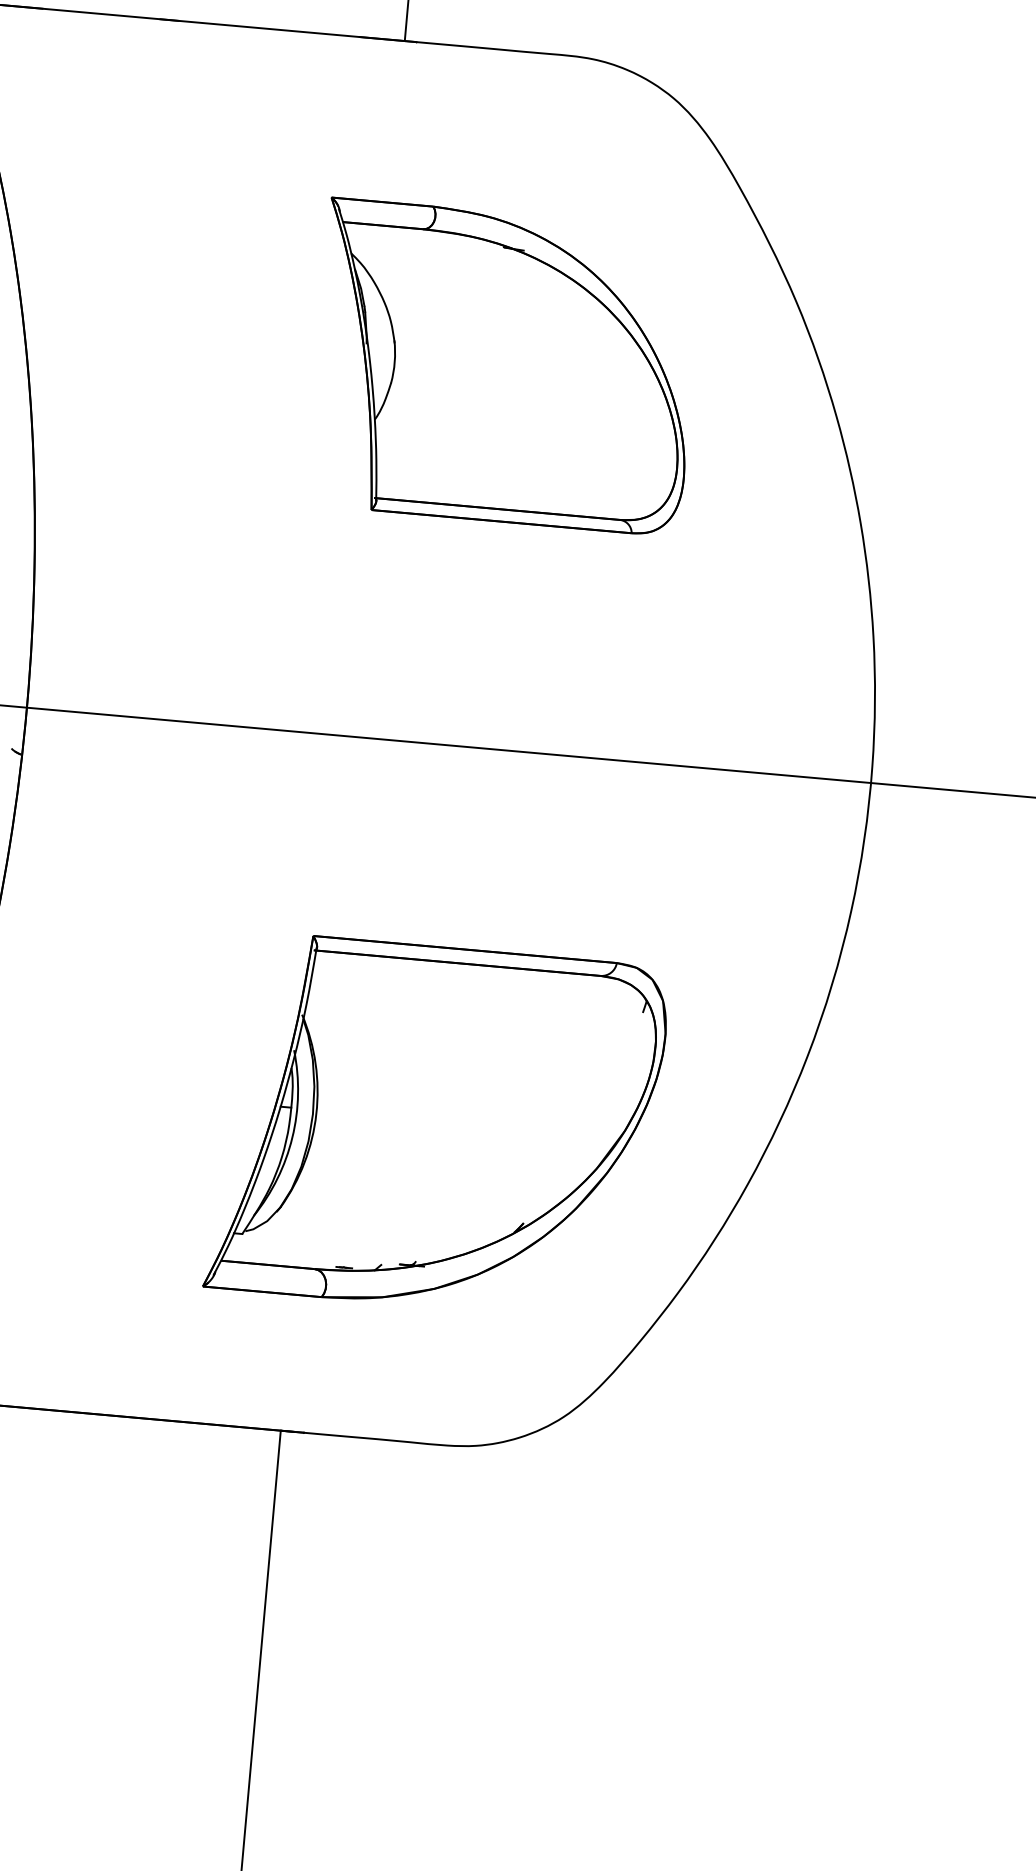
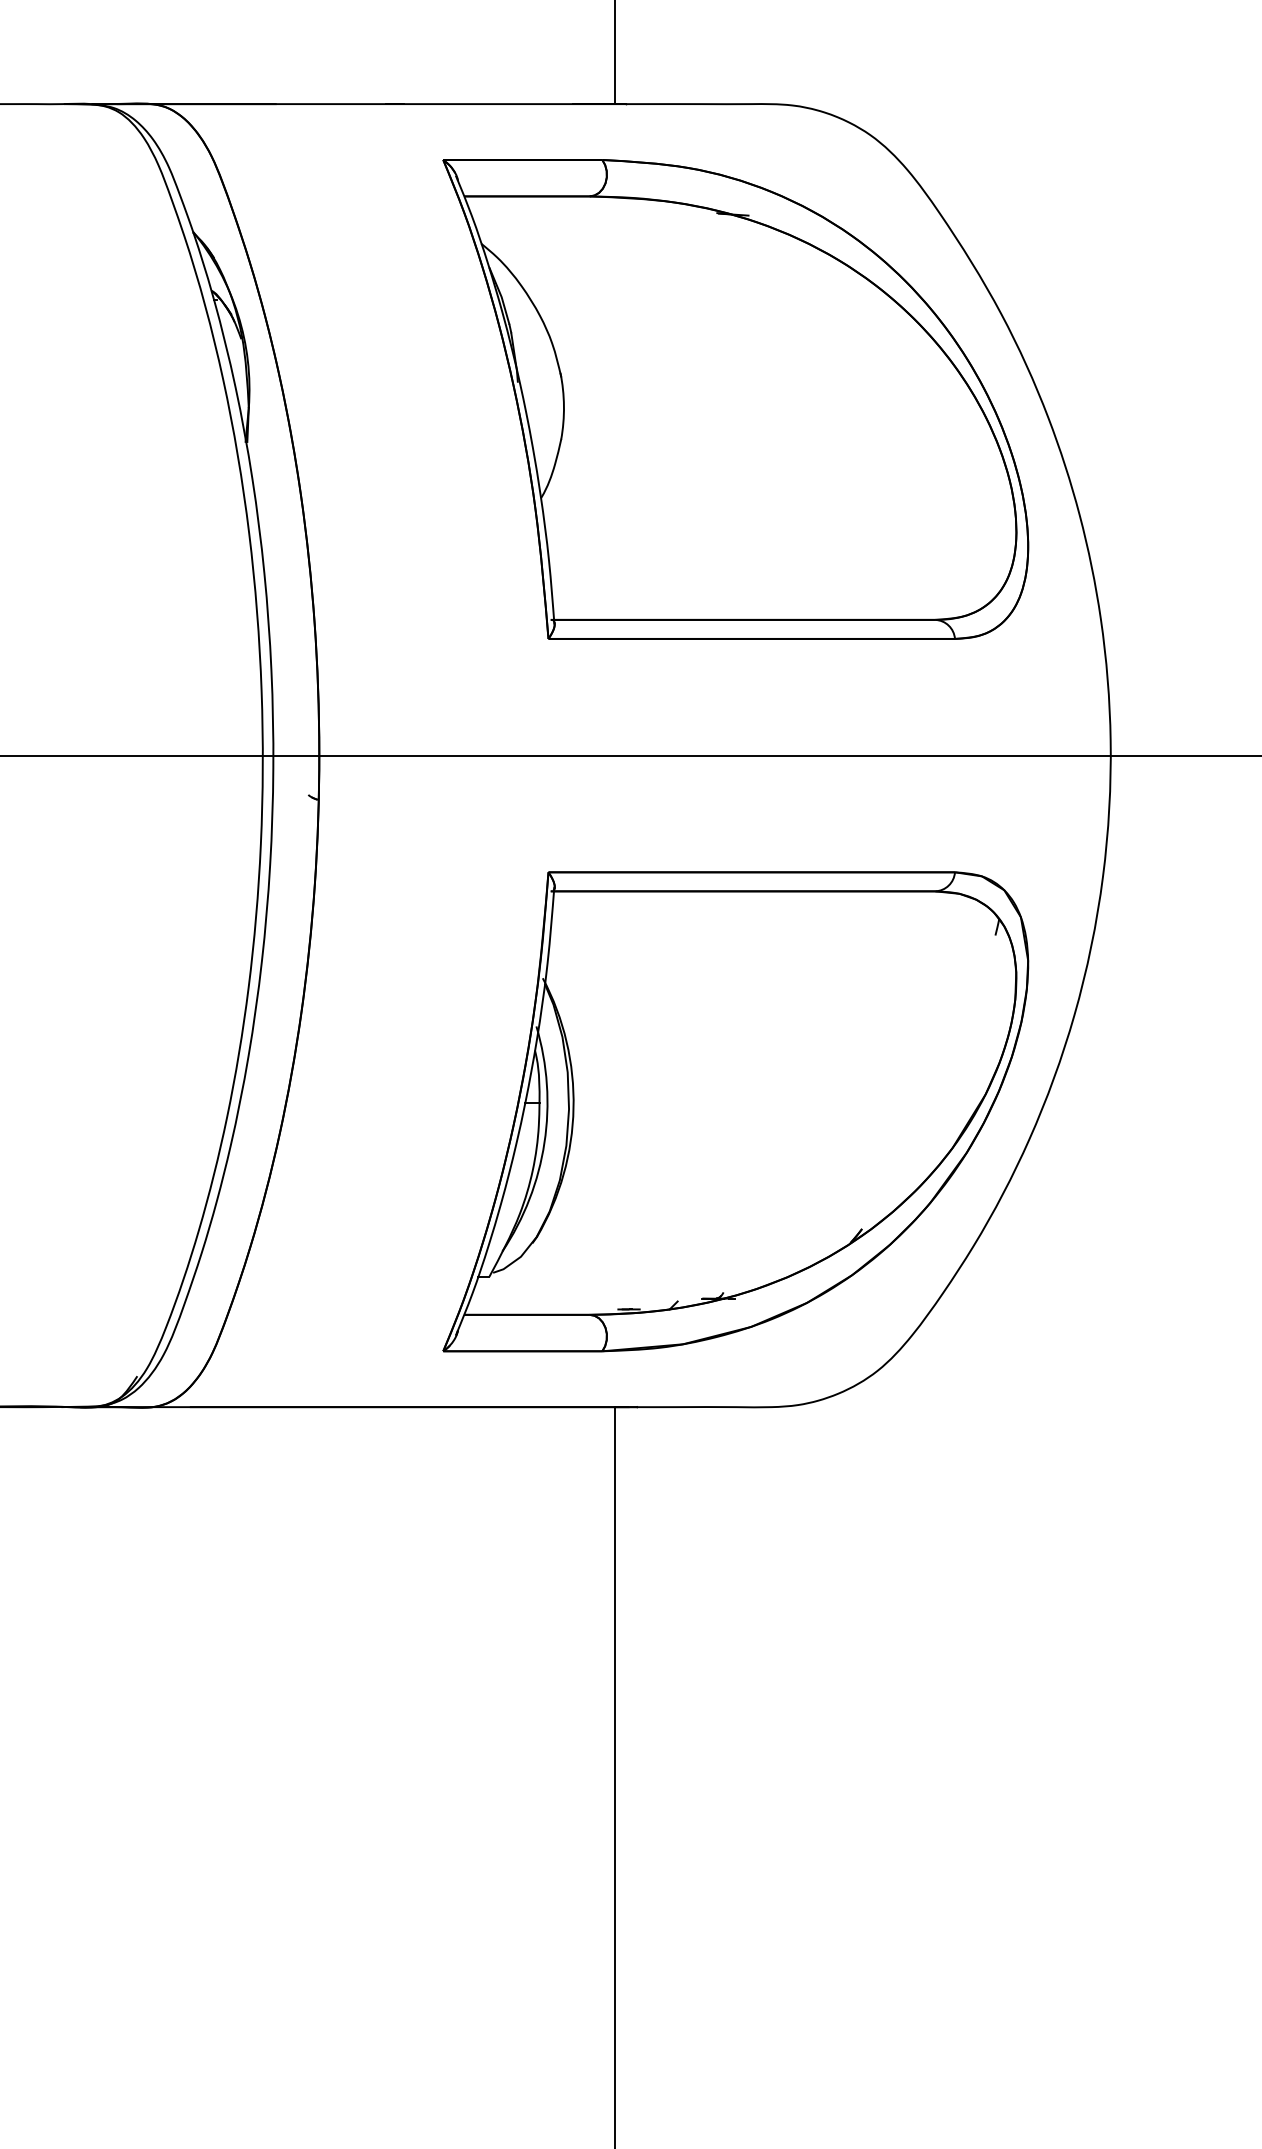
part: (504, 367) -> (735, 399), size x1.67
part: (436, 1126) -> (735, 1111), size x1.43

